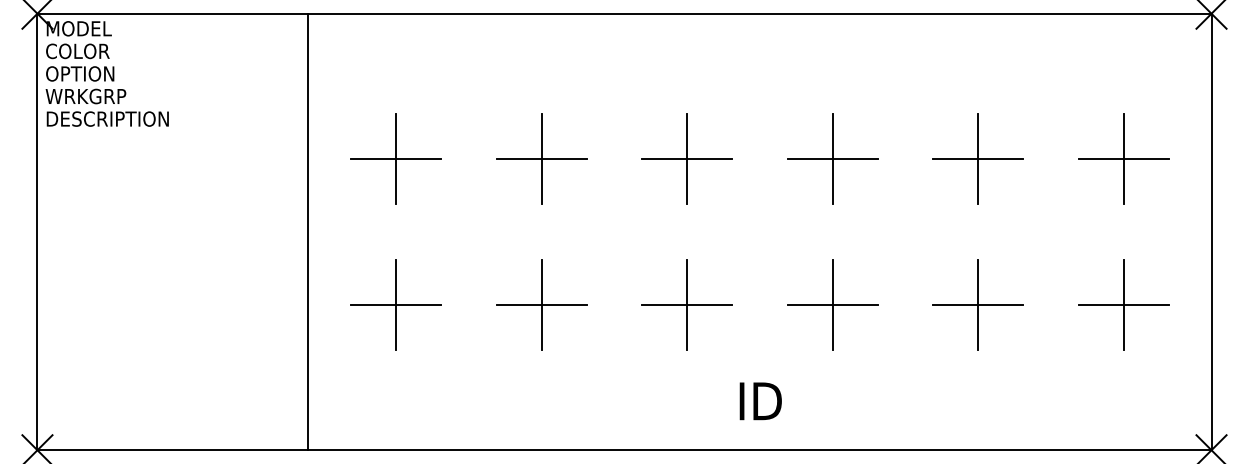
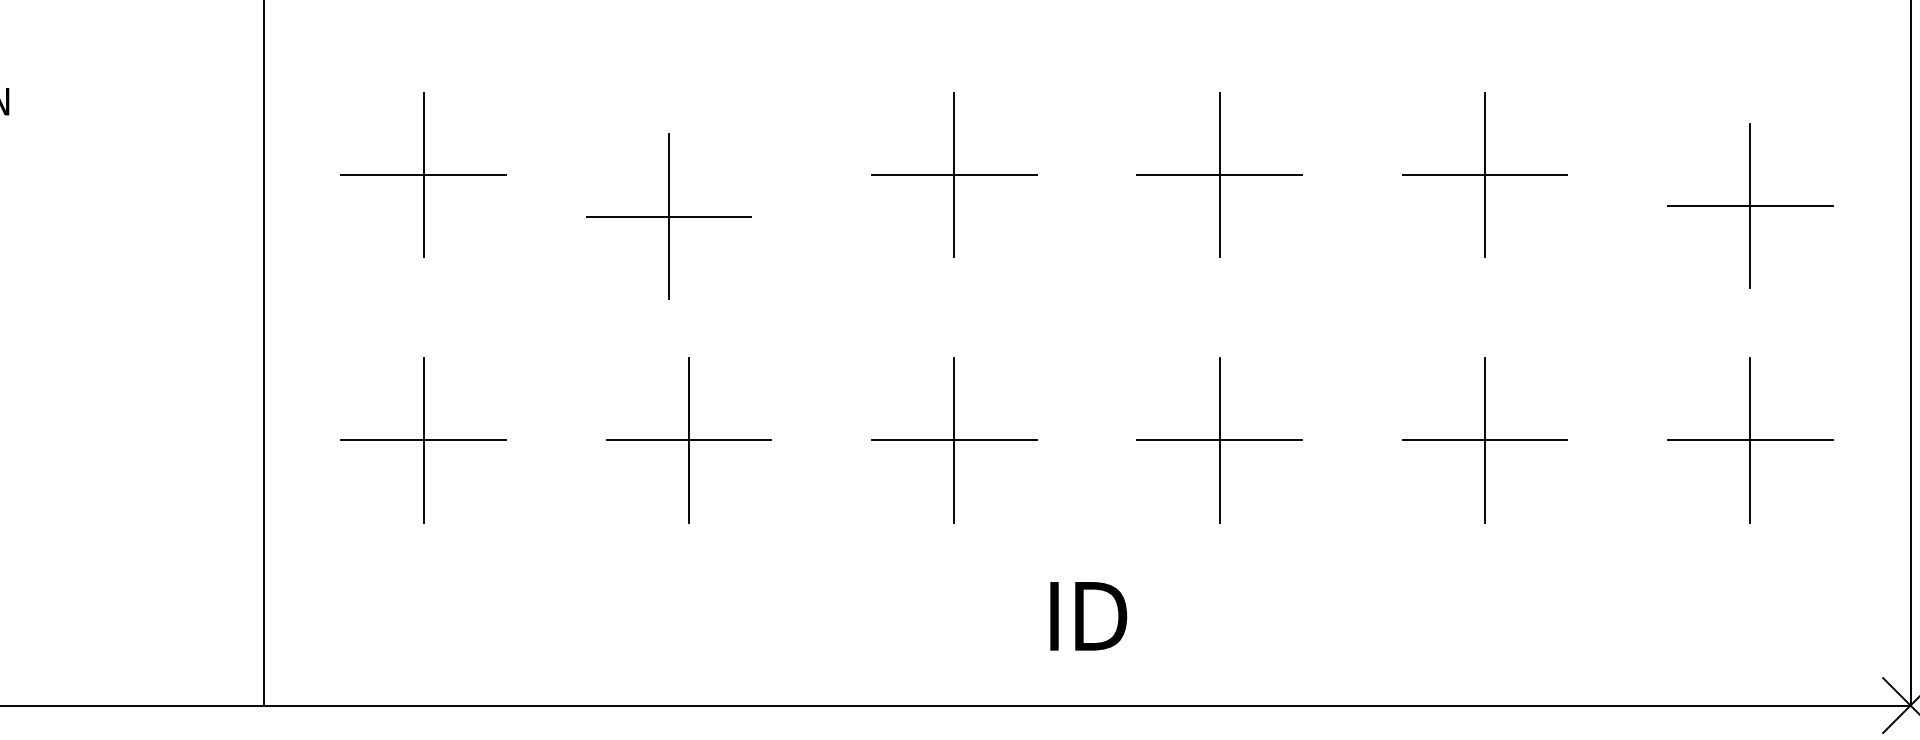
part: (541, 158) -> (668, 215), moved
part: (1123, 158) -> (1750, 204), moved

